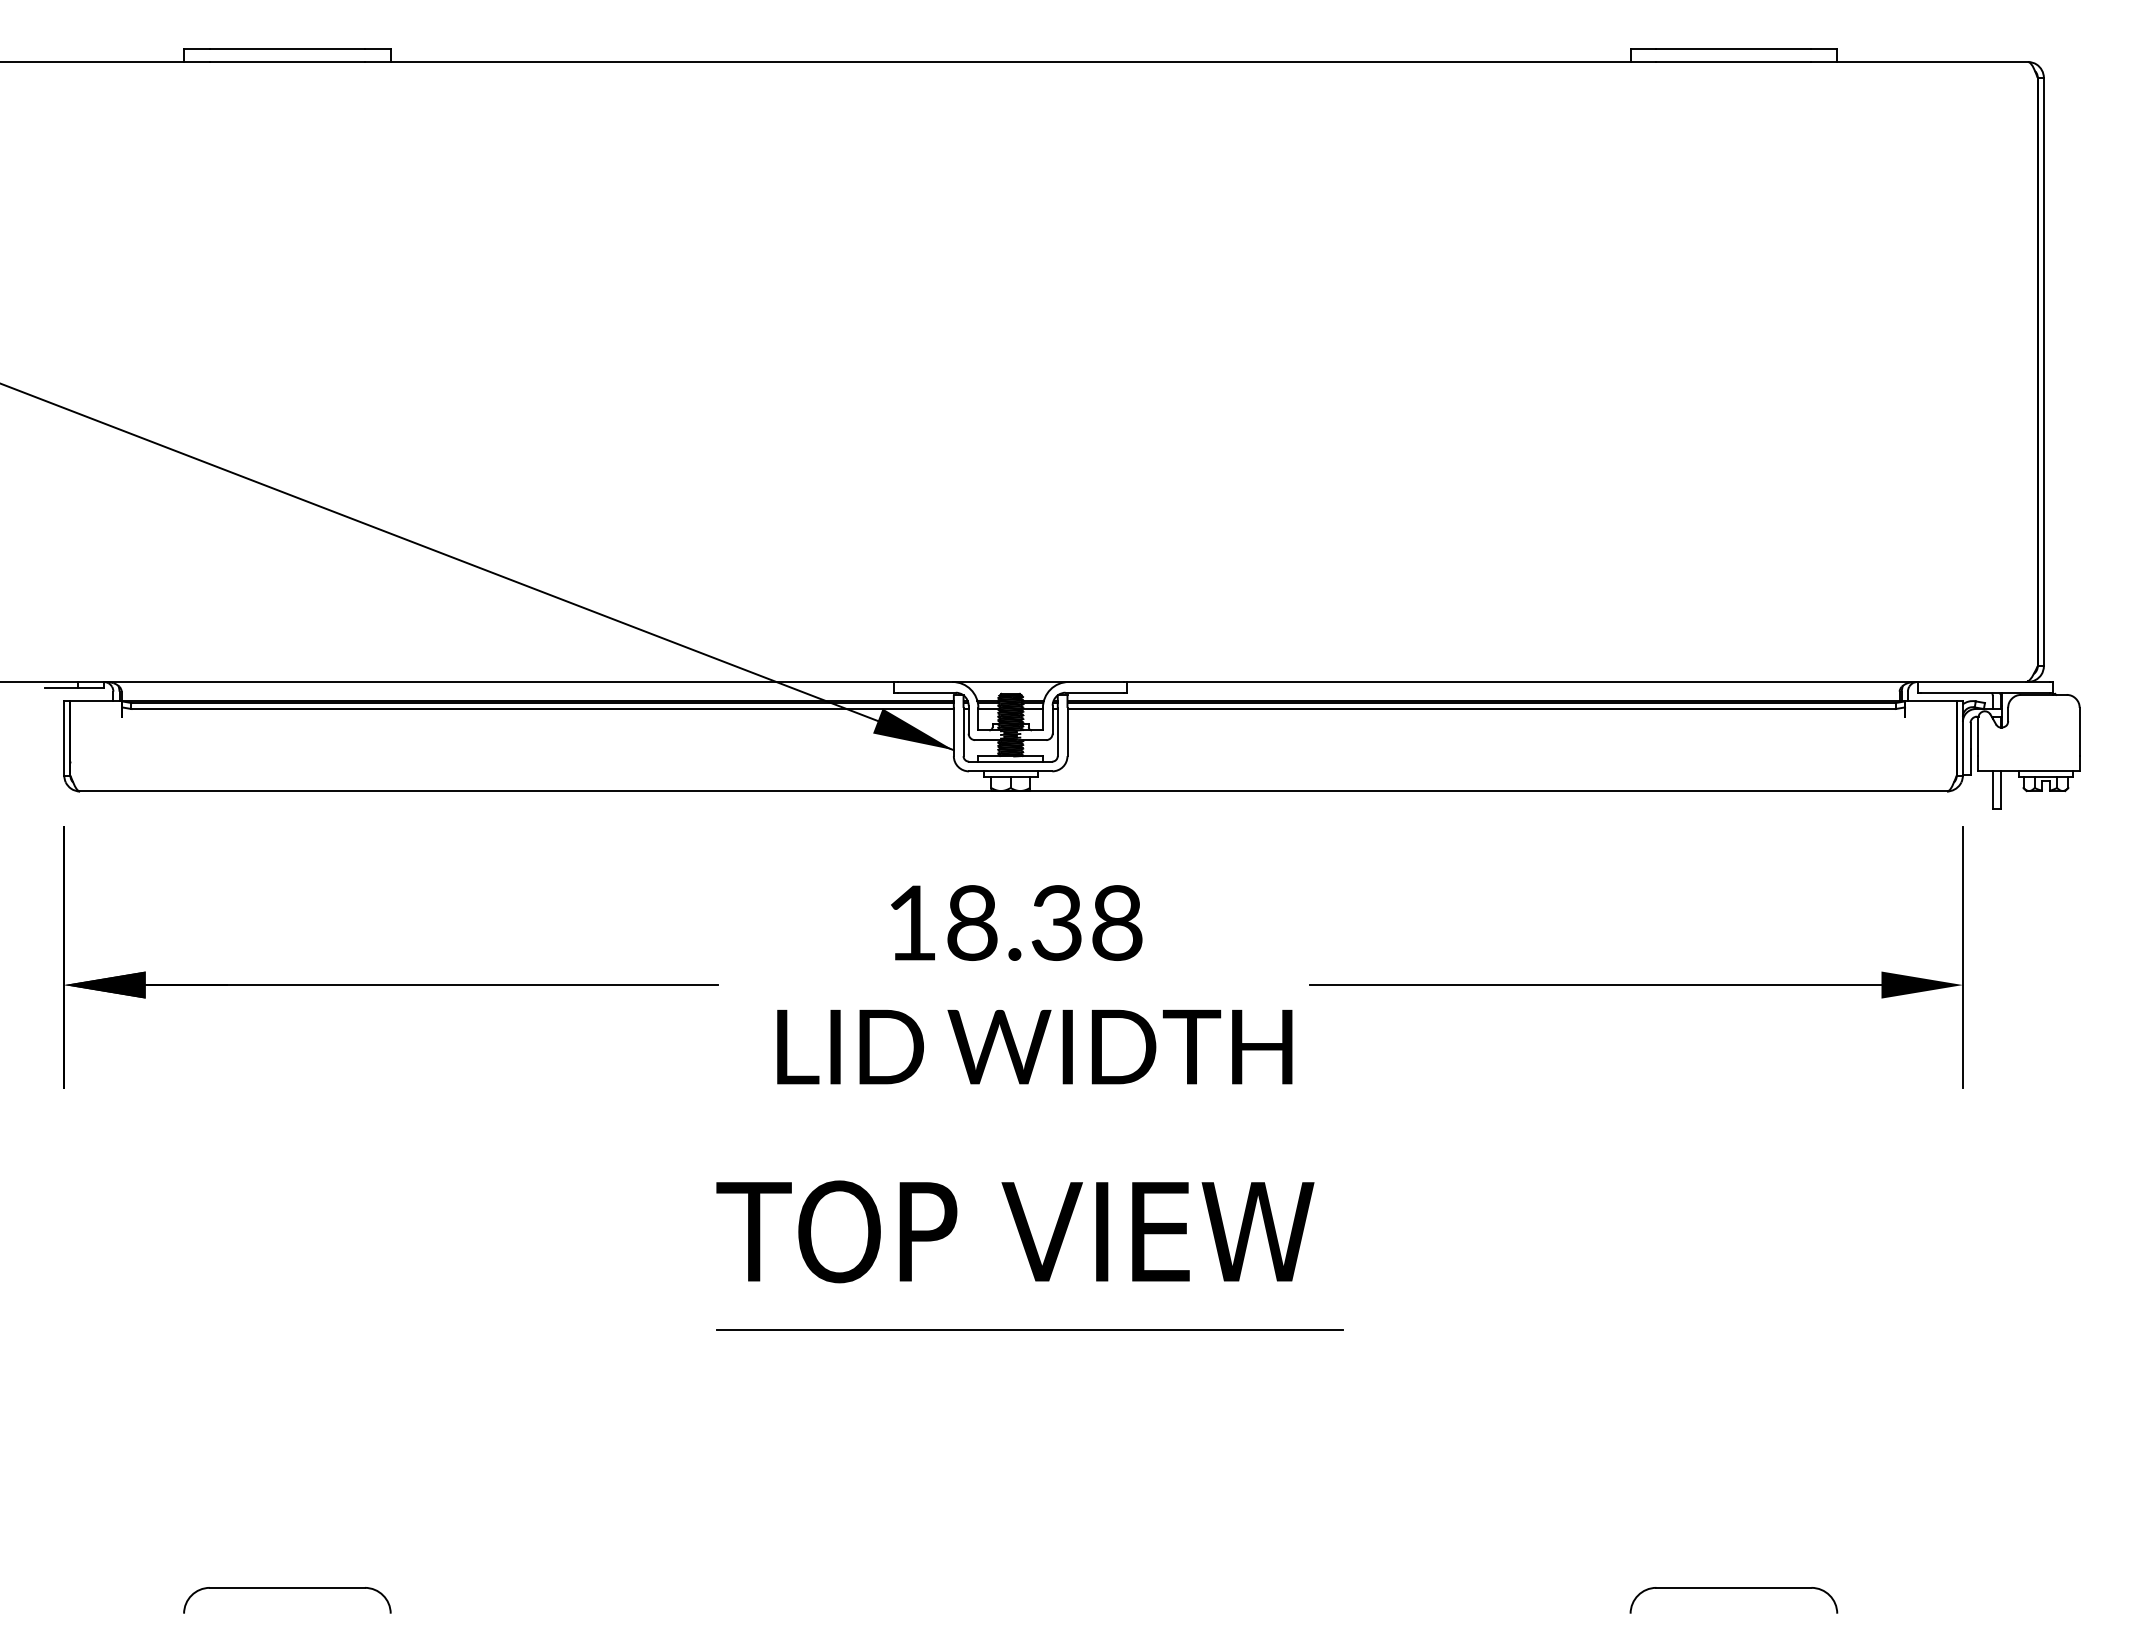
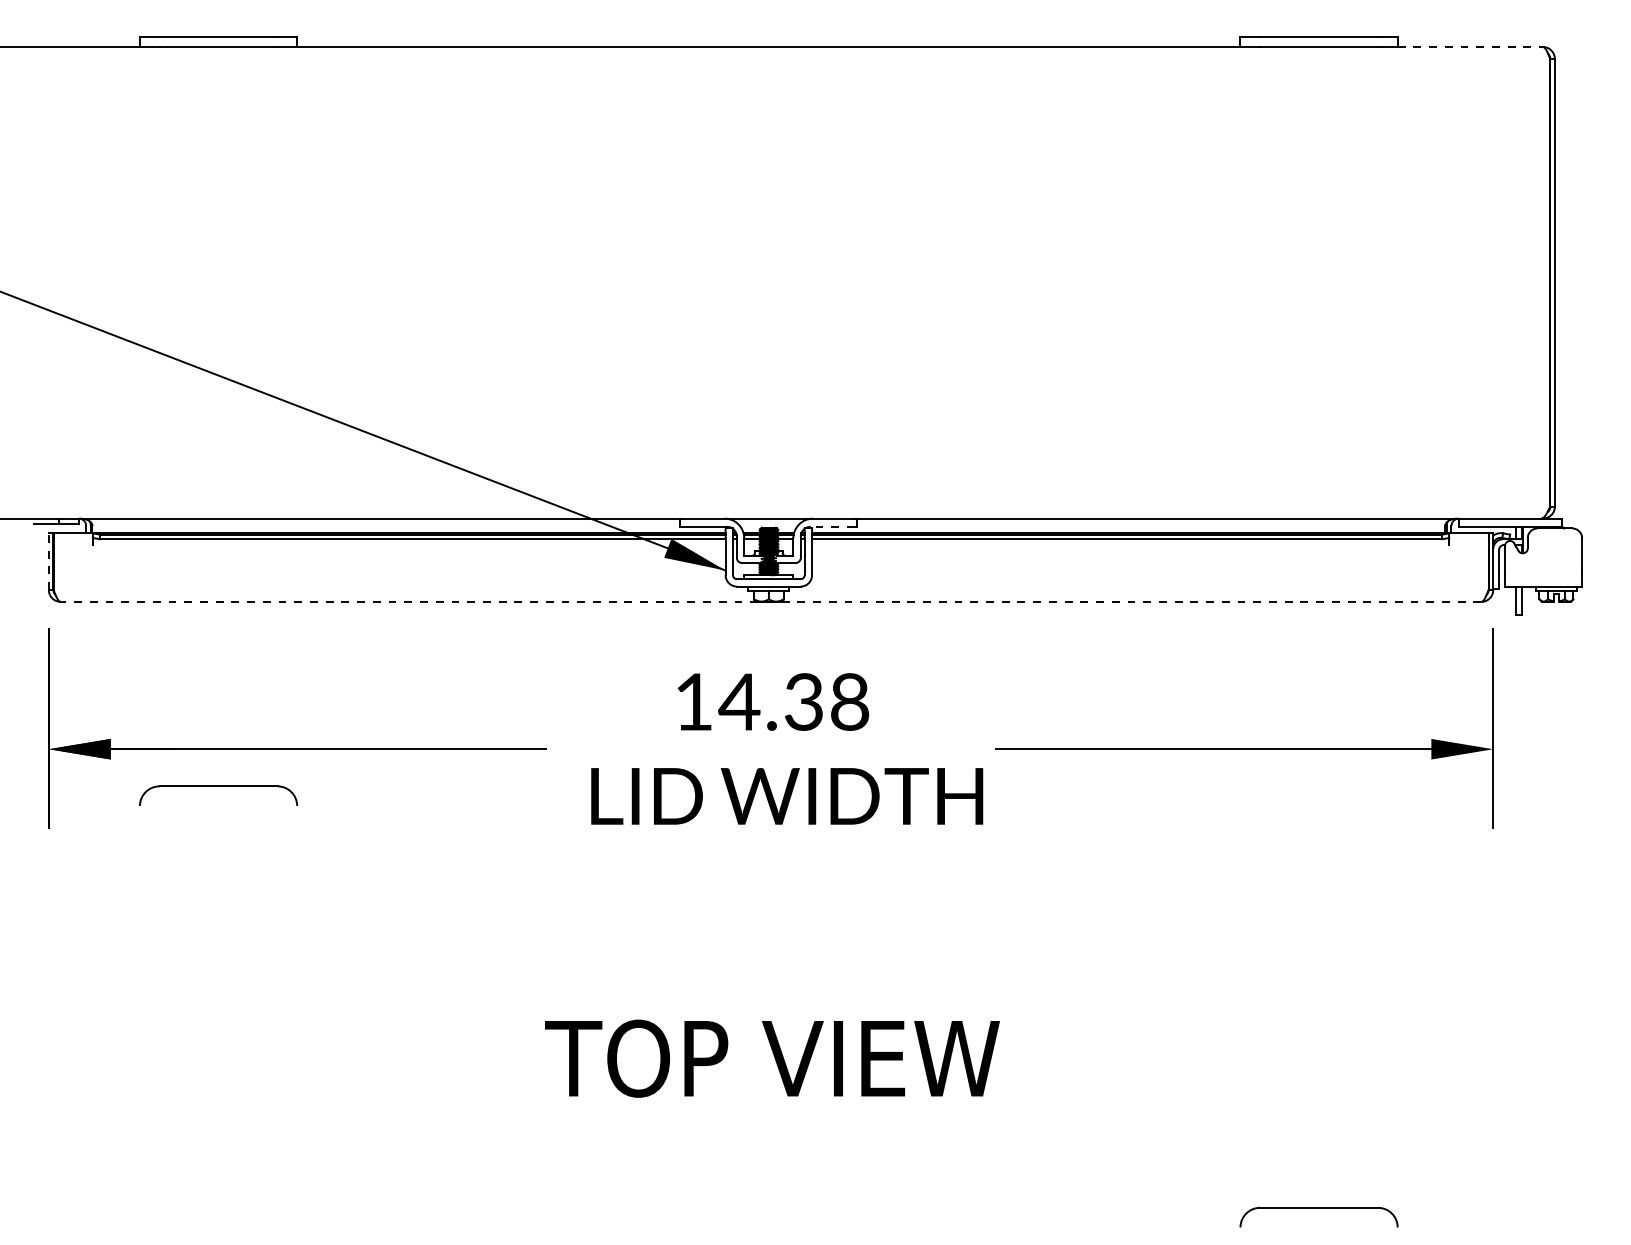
line: (1933, 62) -> (1470, 47), solid -> dashed
line: (1094, 692) -> (832, 526), solid -> dashed
line: (64, 737) -> (48, 560), solid -> dashed
line: (1013, 791) -> (770, 601), solid -> dashed
text: (971, 922) -> (739, 701), 18.38 -> 14.38
text: (1015, 1231) -> (772, 1058), moved
line: (1029, 1329) -> (783, 1011), removed
part: (287, 1588) -> (218, 786), moved

